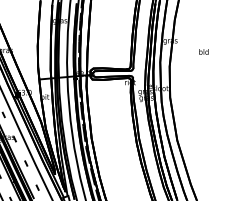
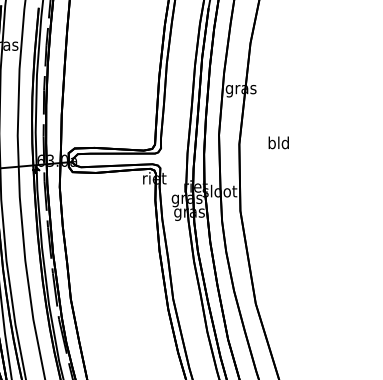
text: (203, 51) -> (277, 141), moved

